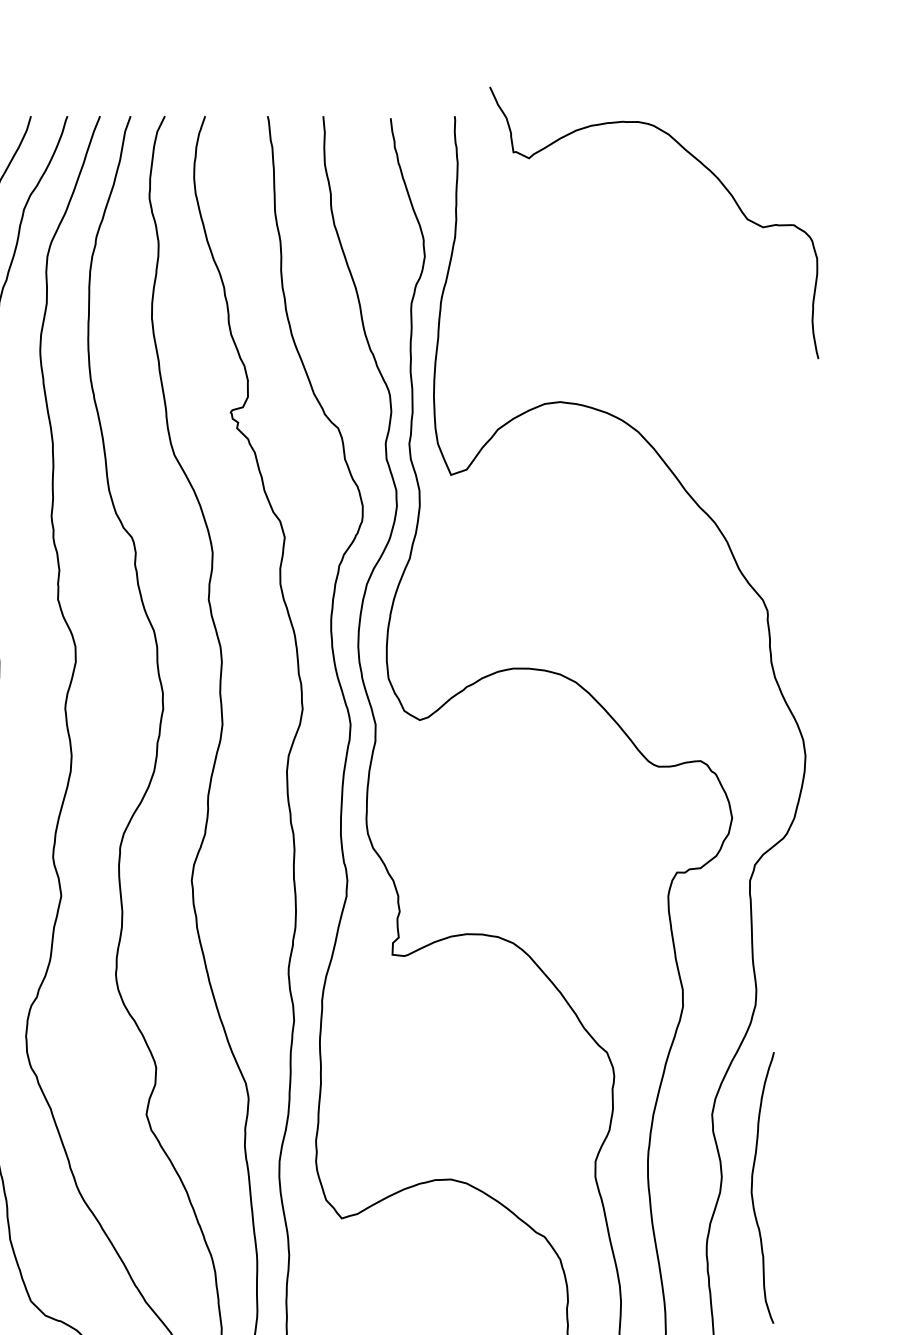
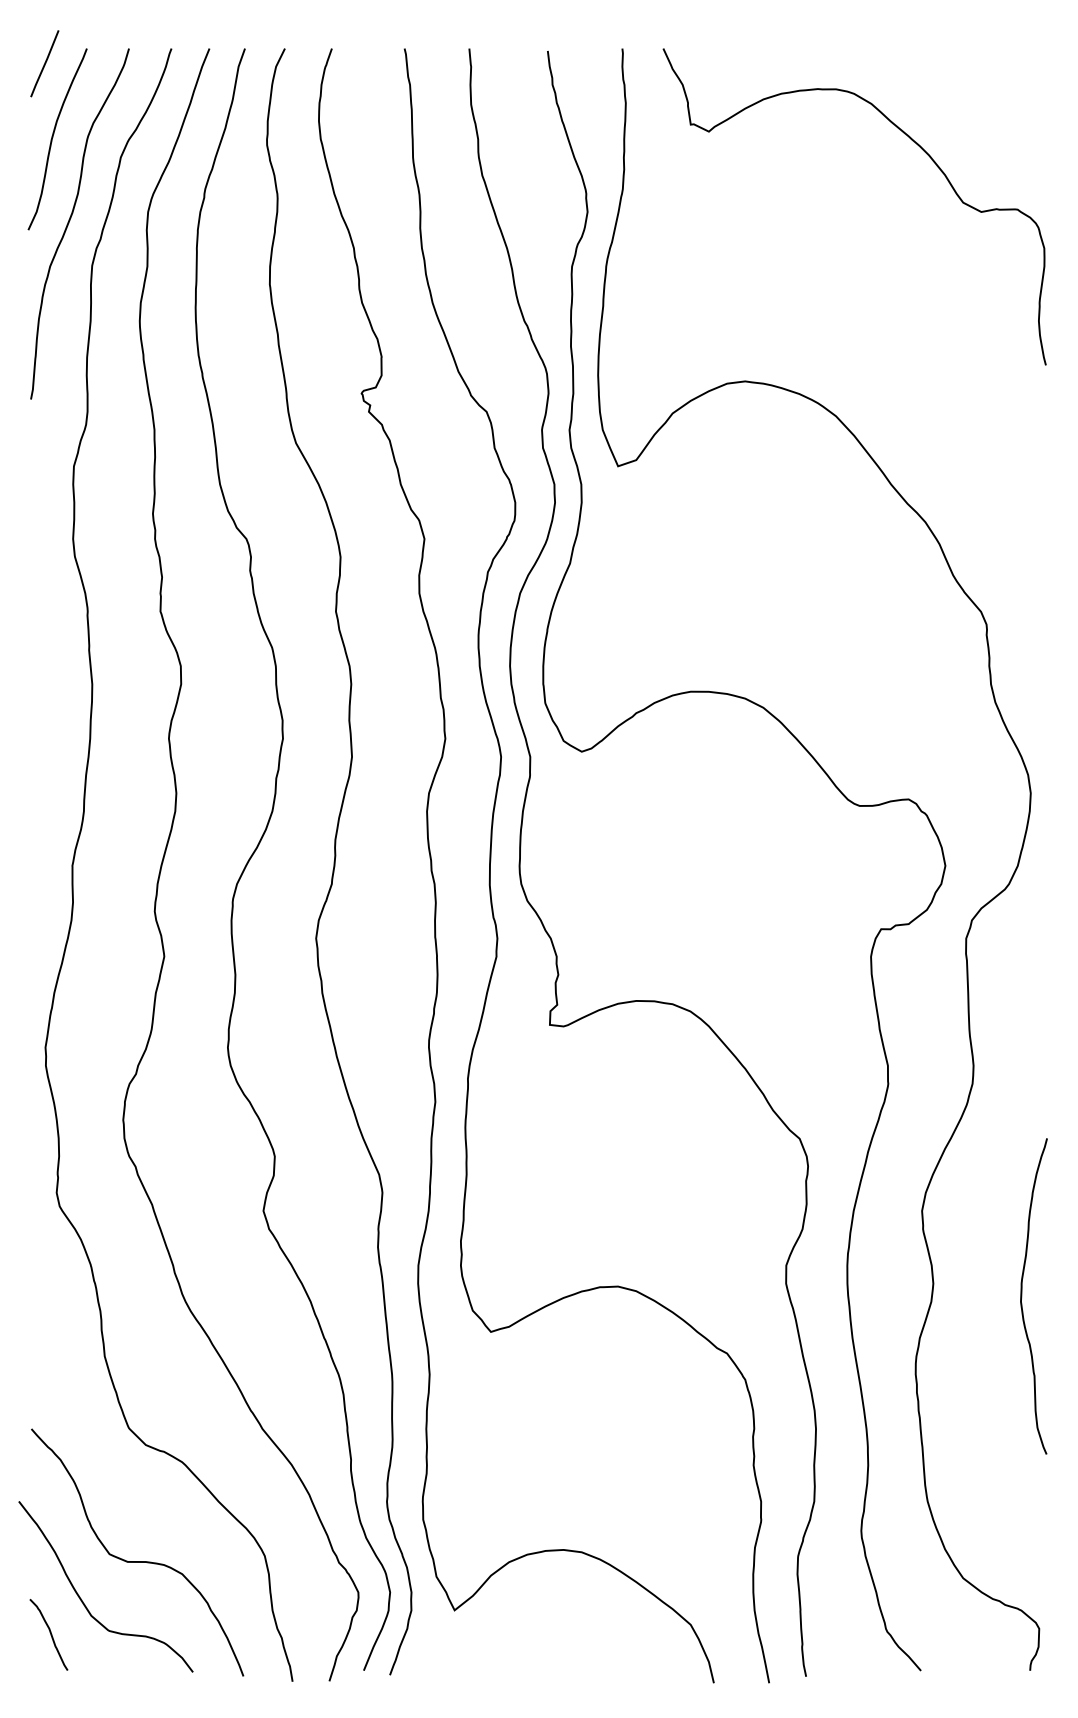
curve: (703, 166) -> (912, 141), moved
curve: (752, 1188) -> (1022, 1296), moved

